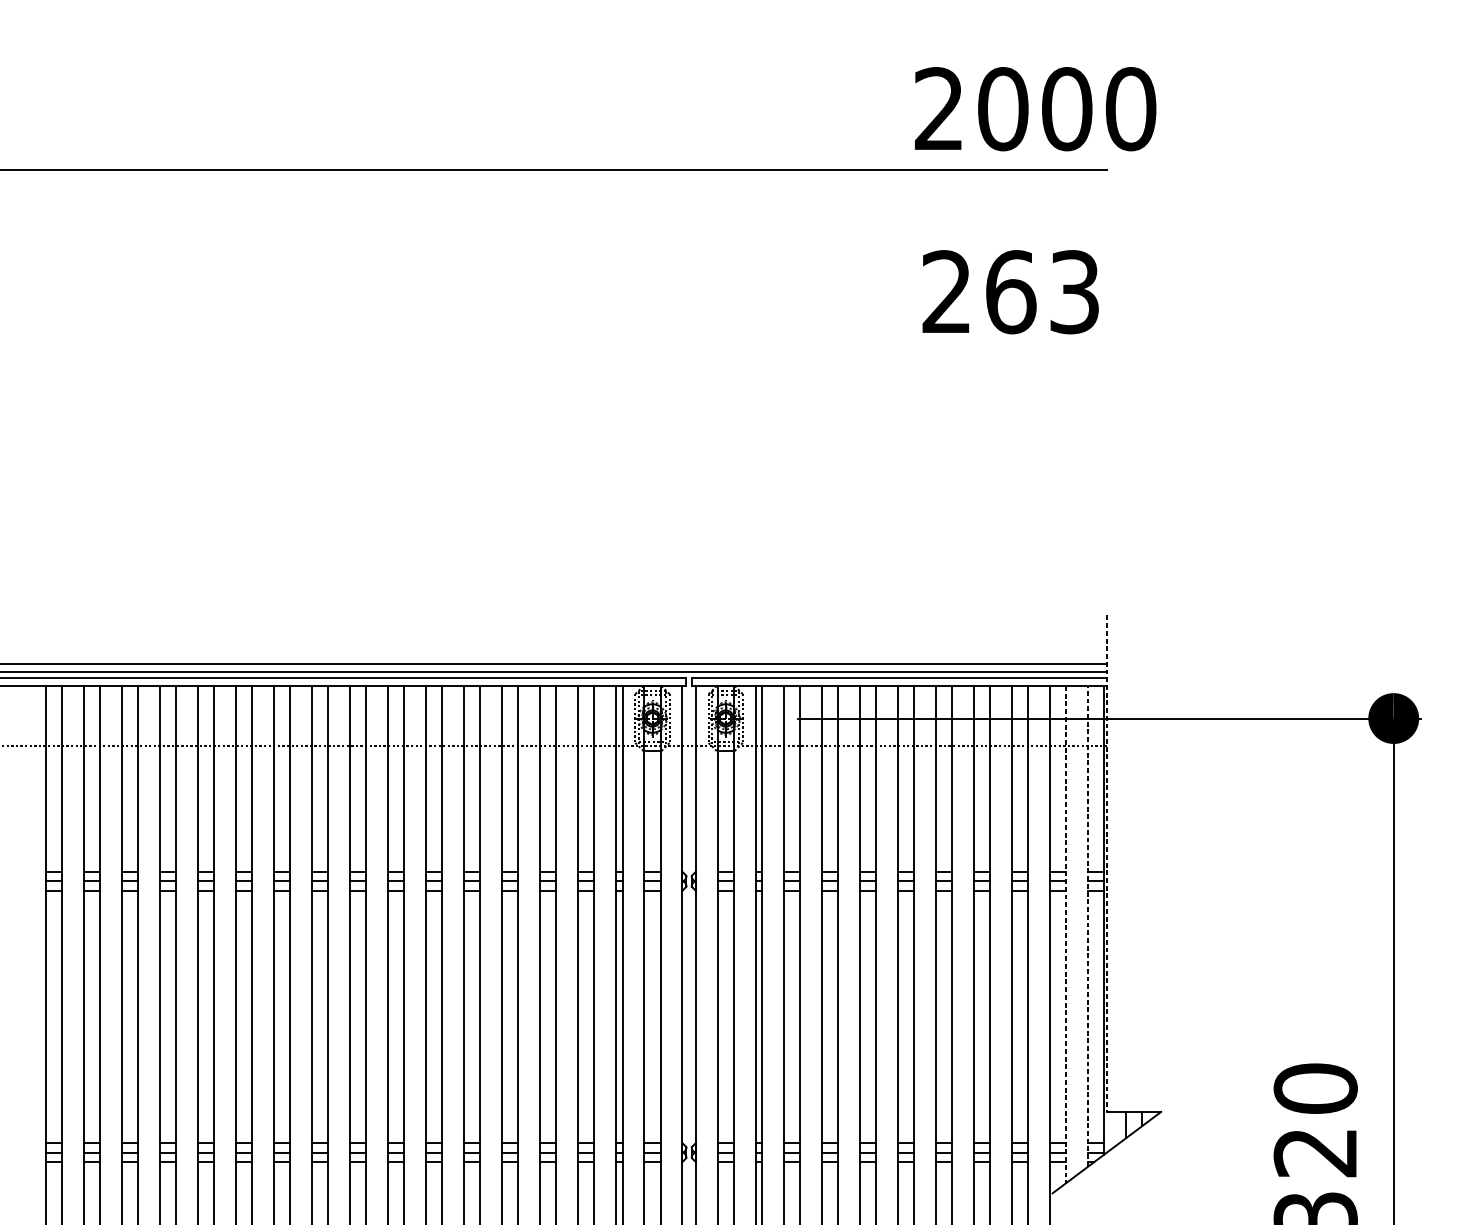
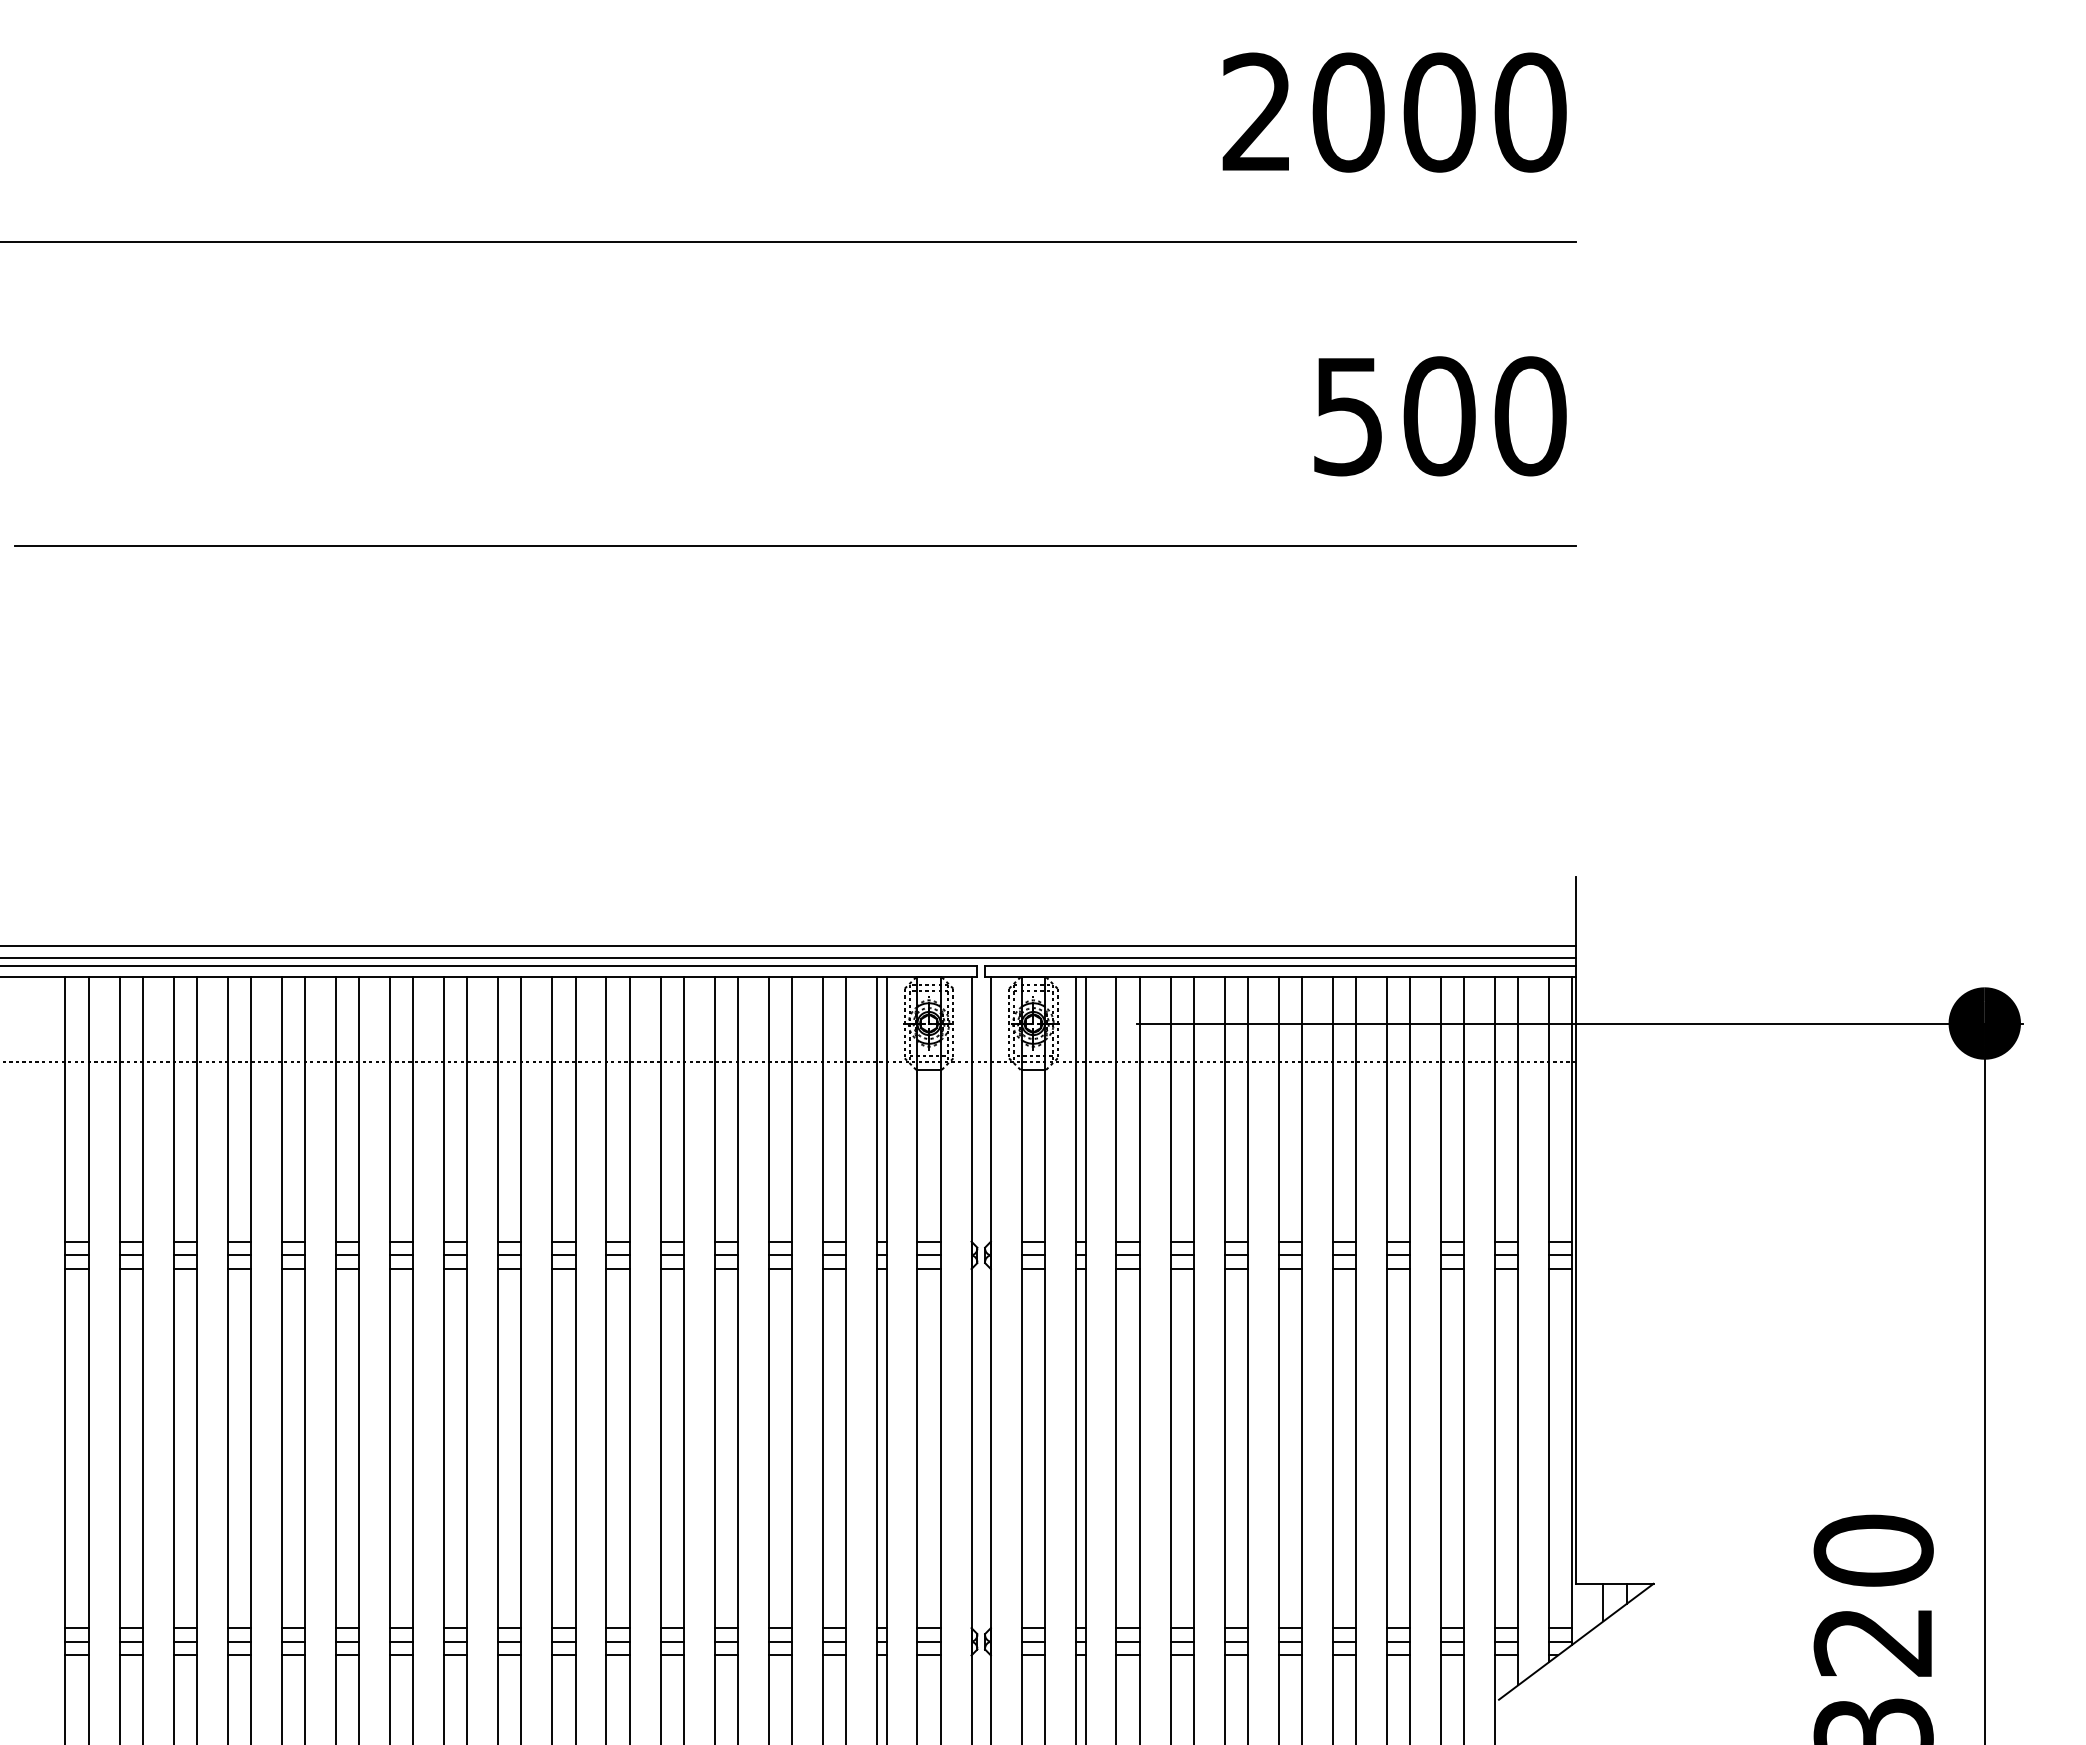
text: (1035, 109) -> (1394, 112), moved
text: (1010, 292) -> (1439, 416), 263 -> 500
line: (558, 382) -> (795, 545), added
line: (1107, 863) -> (1576, 1230), dashed -> solid
line: (1088, 926) -> (1549, 1319), dashed -> solid
line: (1066, 934) -> (1518, 1331), dashed -> solid

